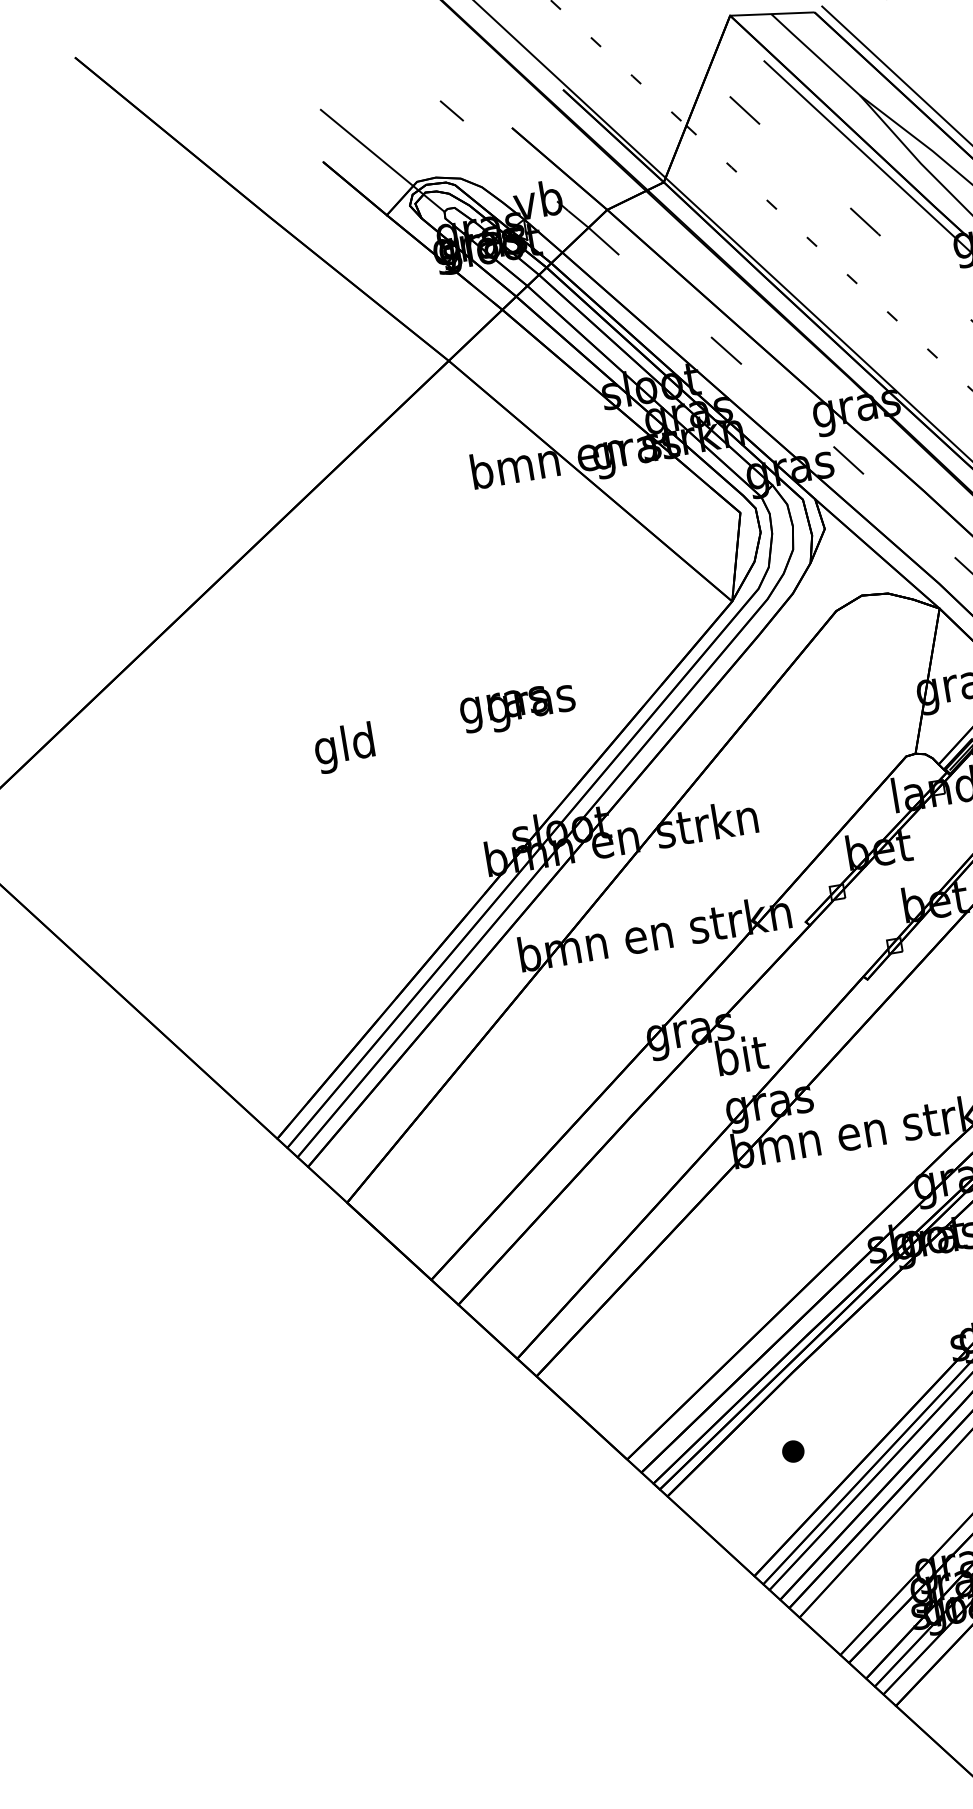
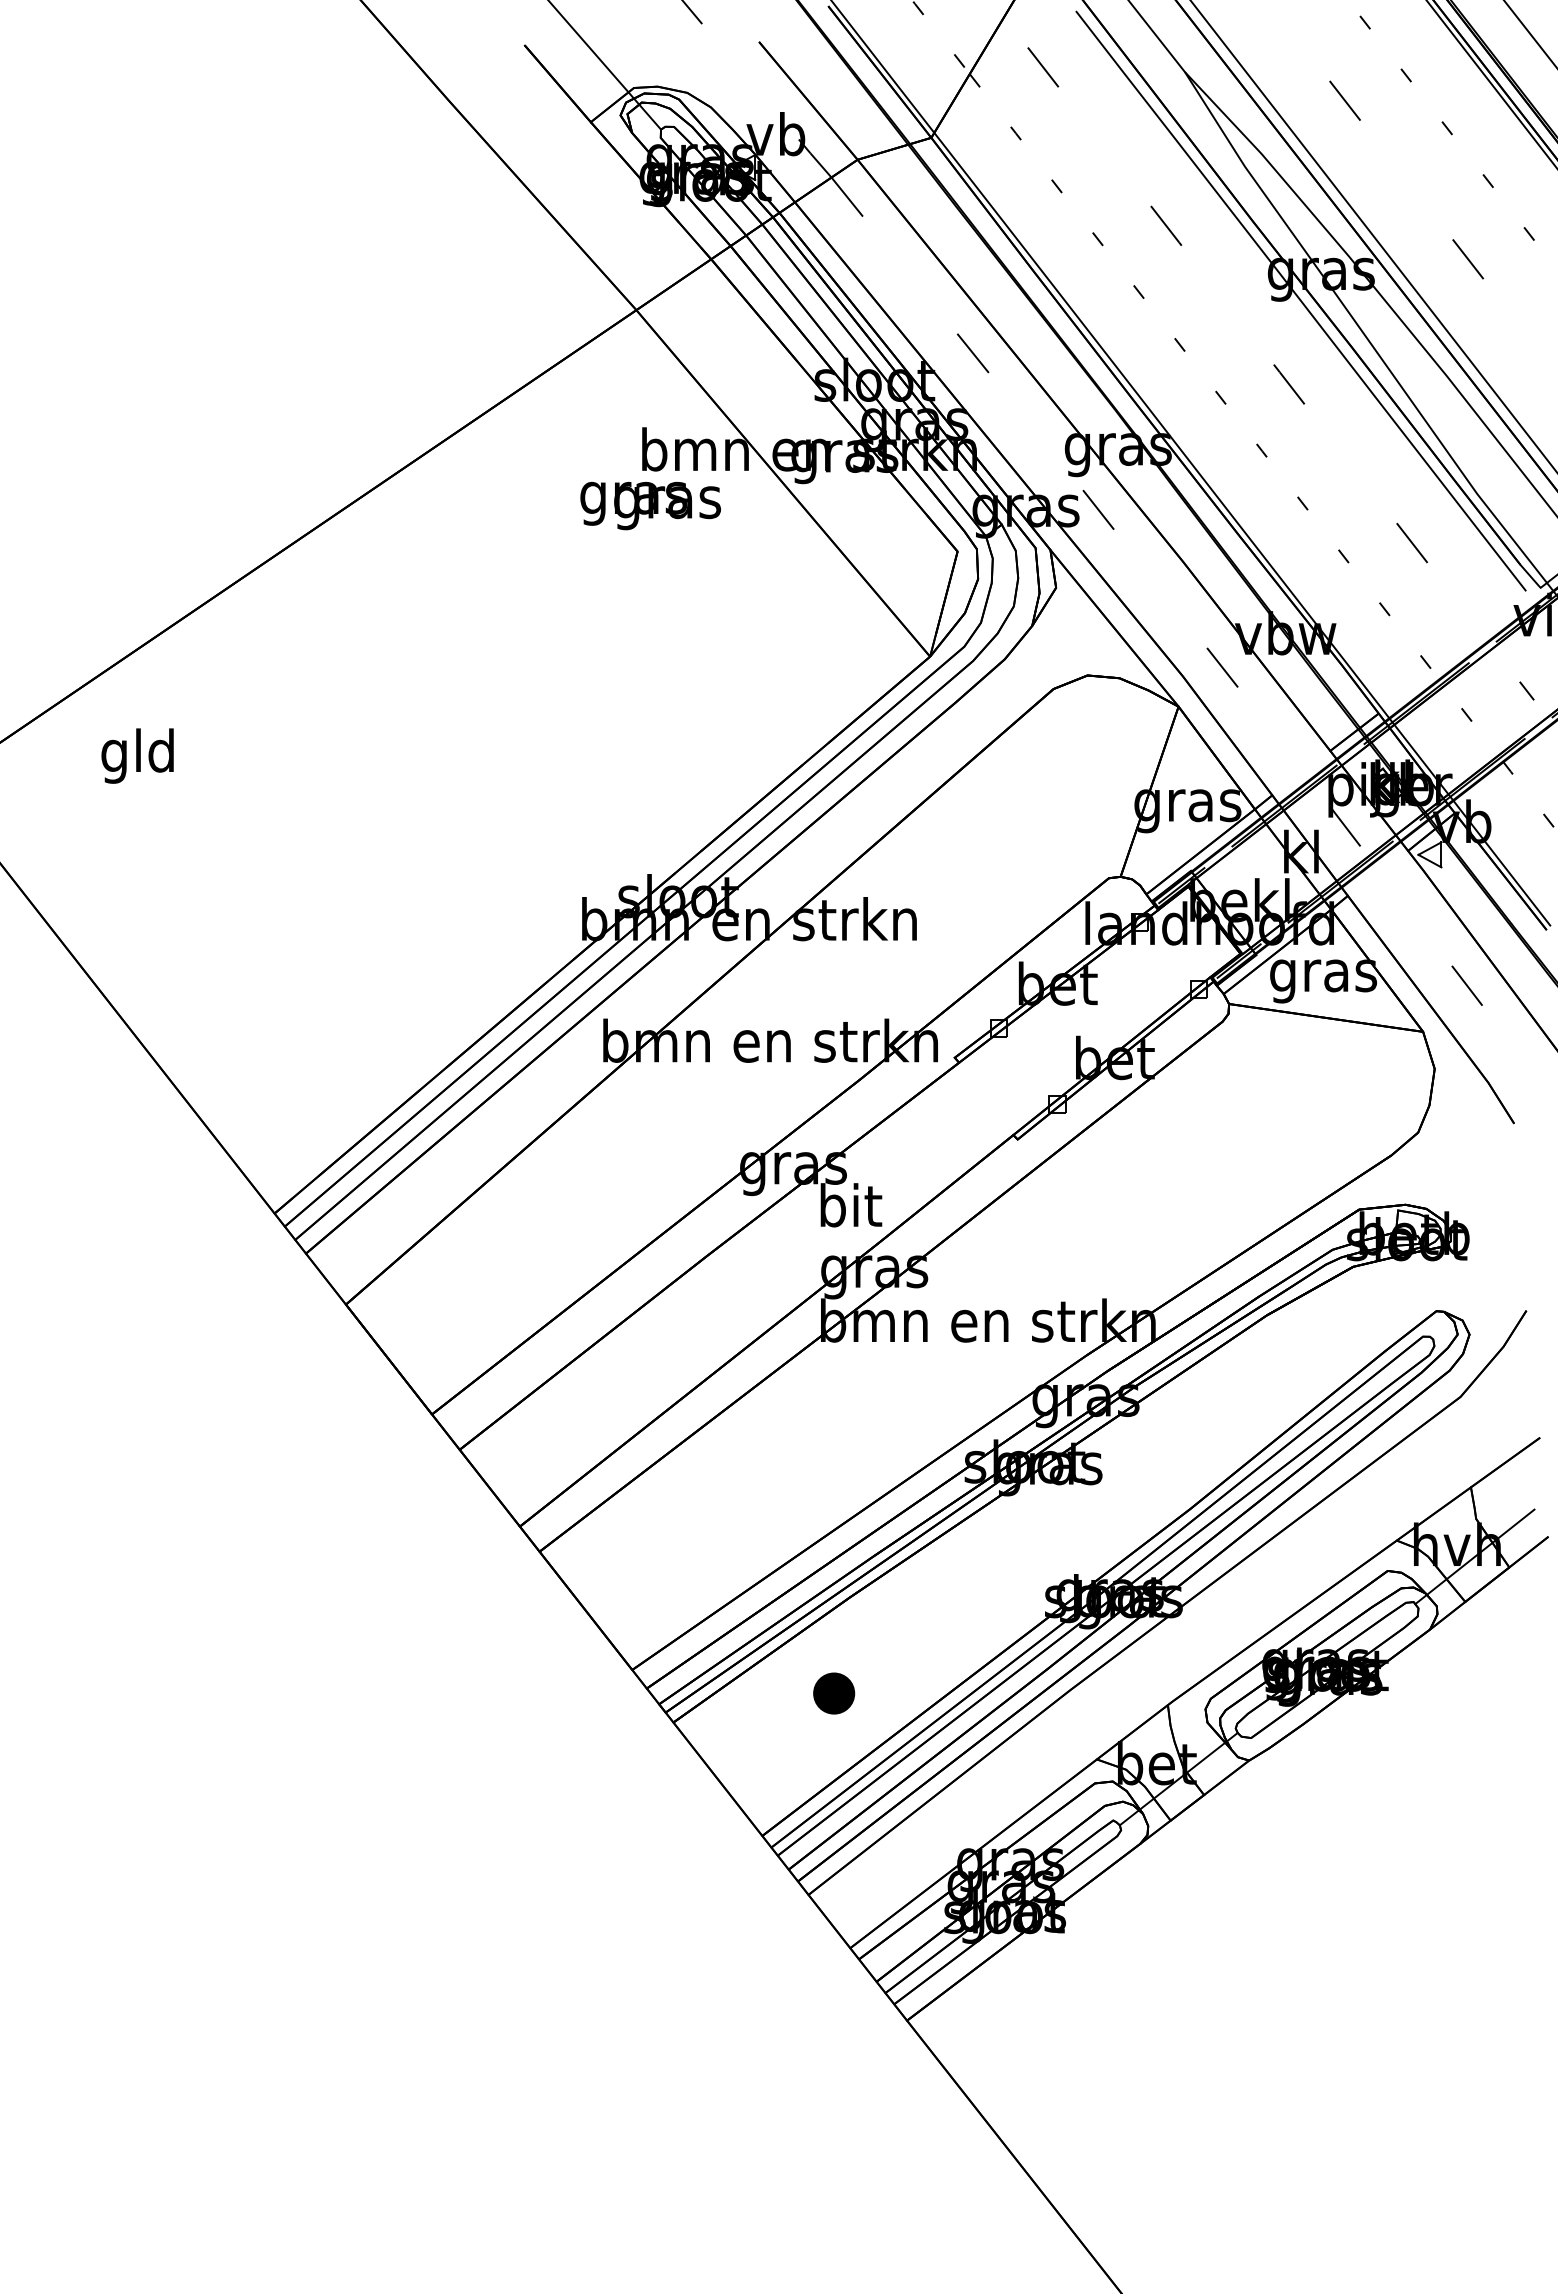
text: (518, 708) -> (650, 505), moved
text: (344, 747) -> (137, 755), moved
part: (792, 1451) -> (833, 1693), size x1.6

